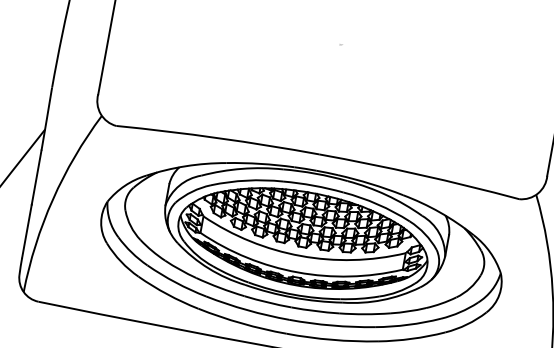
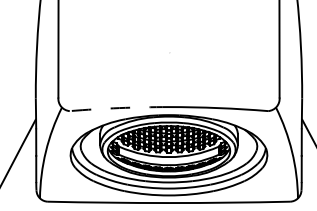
arc: (218, 138) -> (119, 108), solid -> dashed

